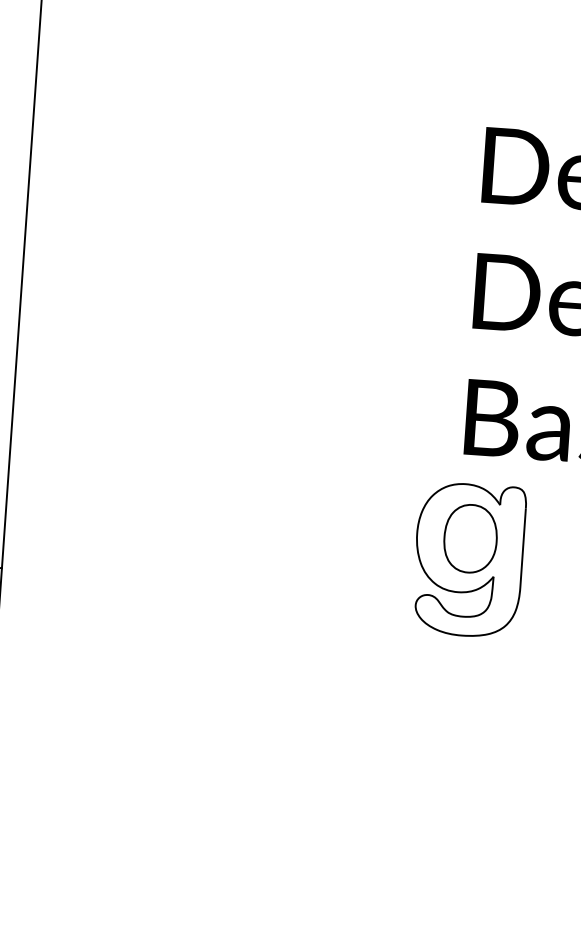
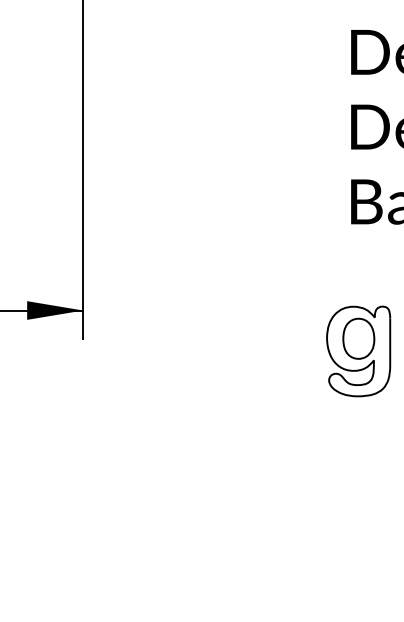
part: (468, 560) -> (358, 351), moved

